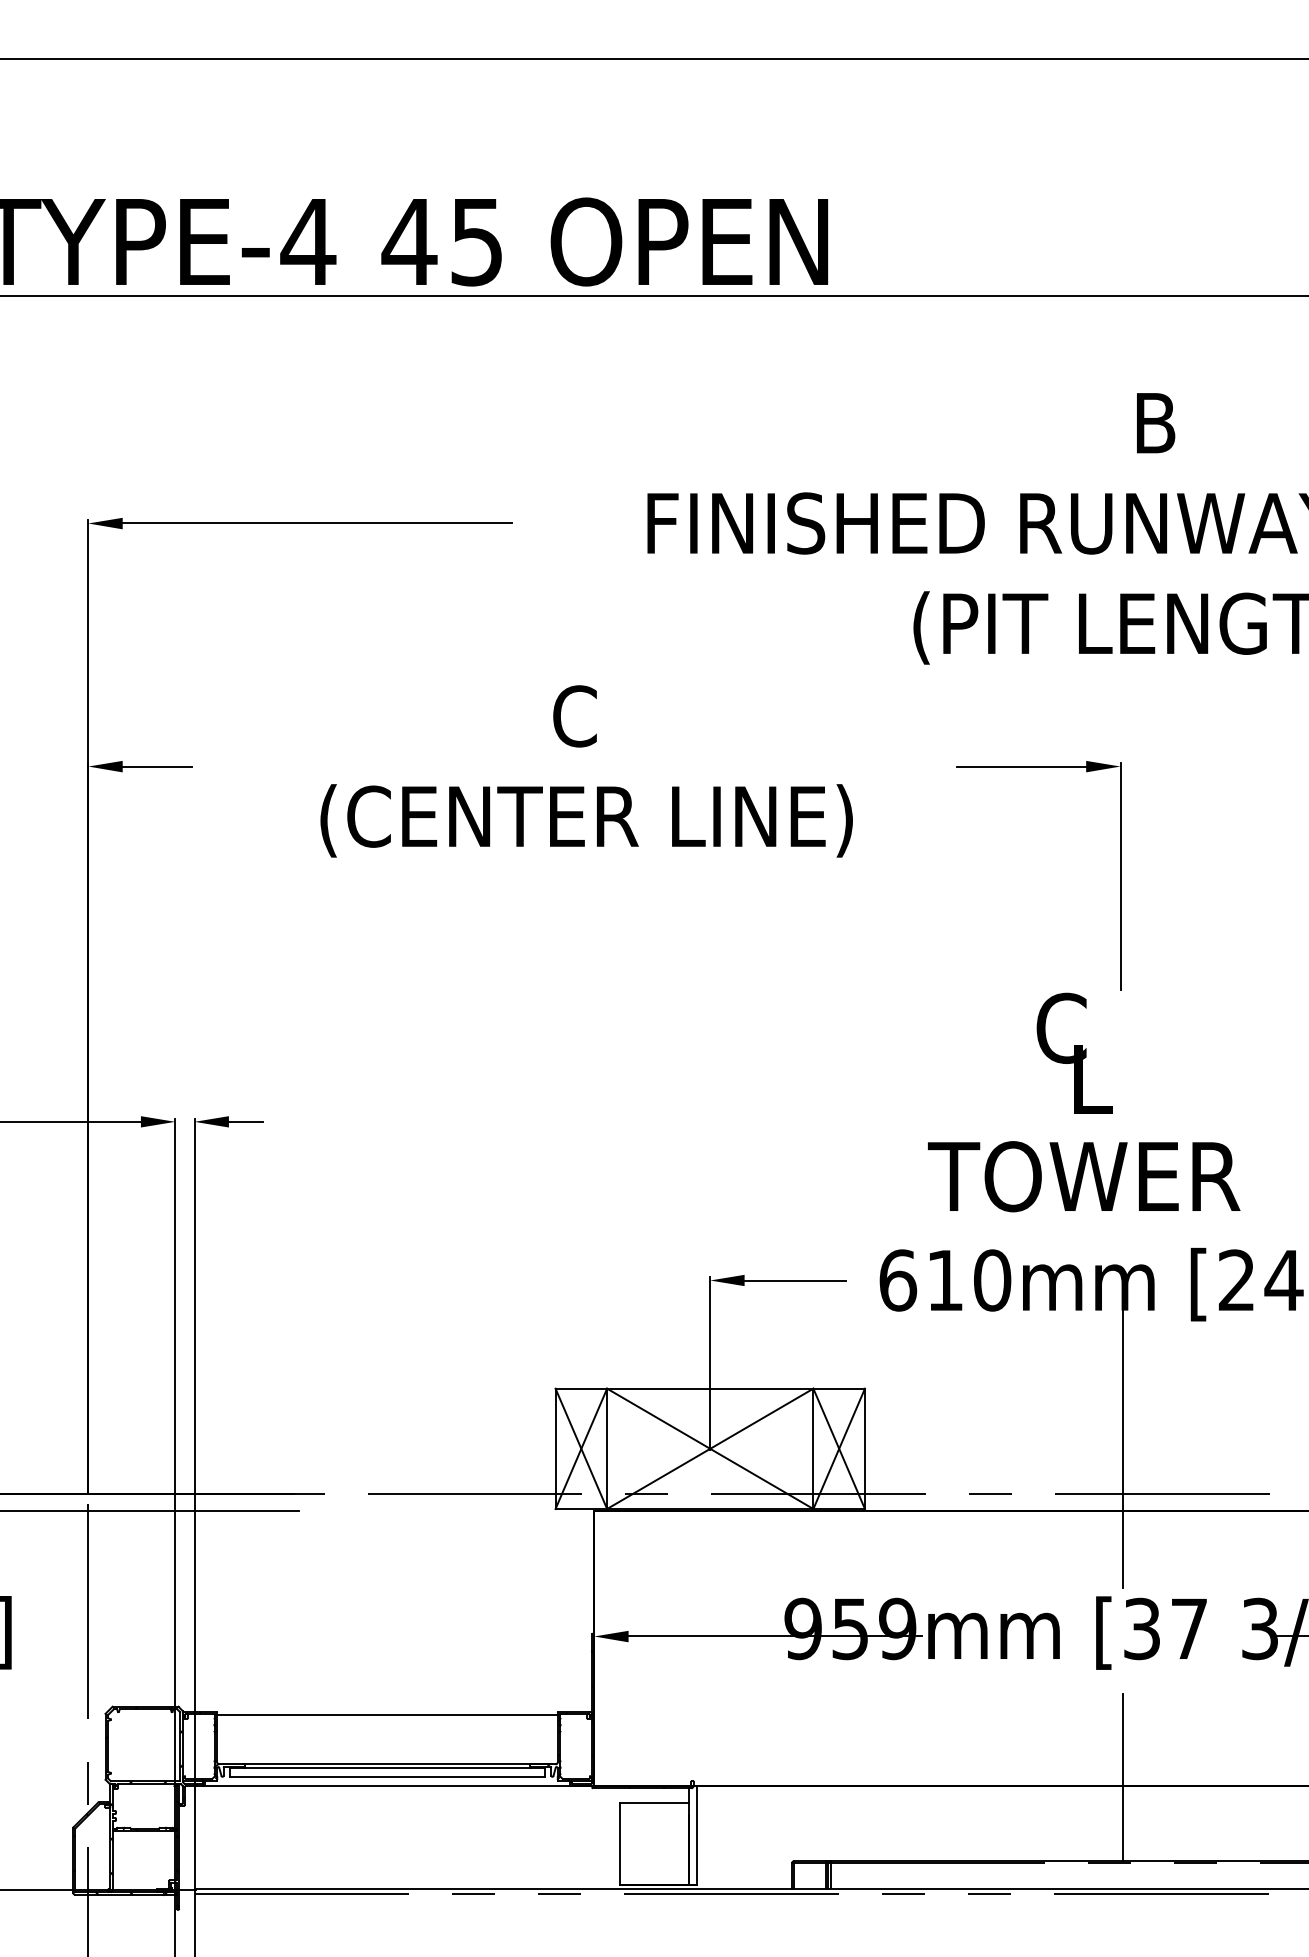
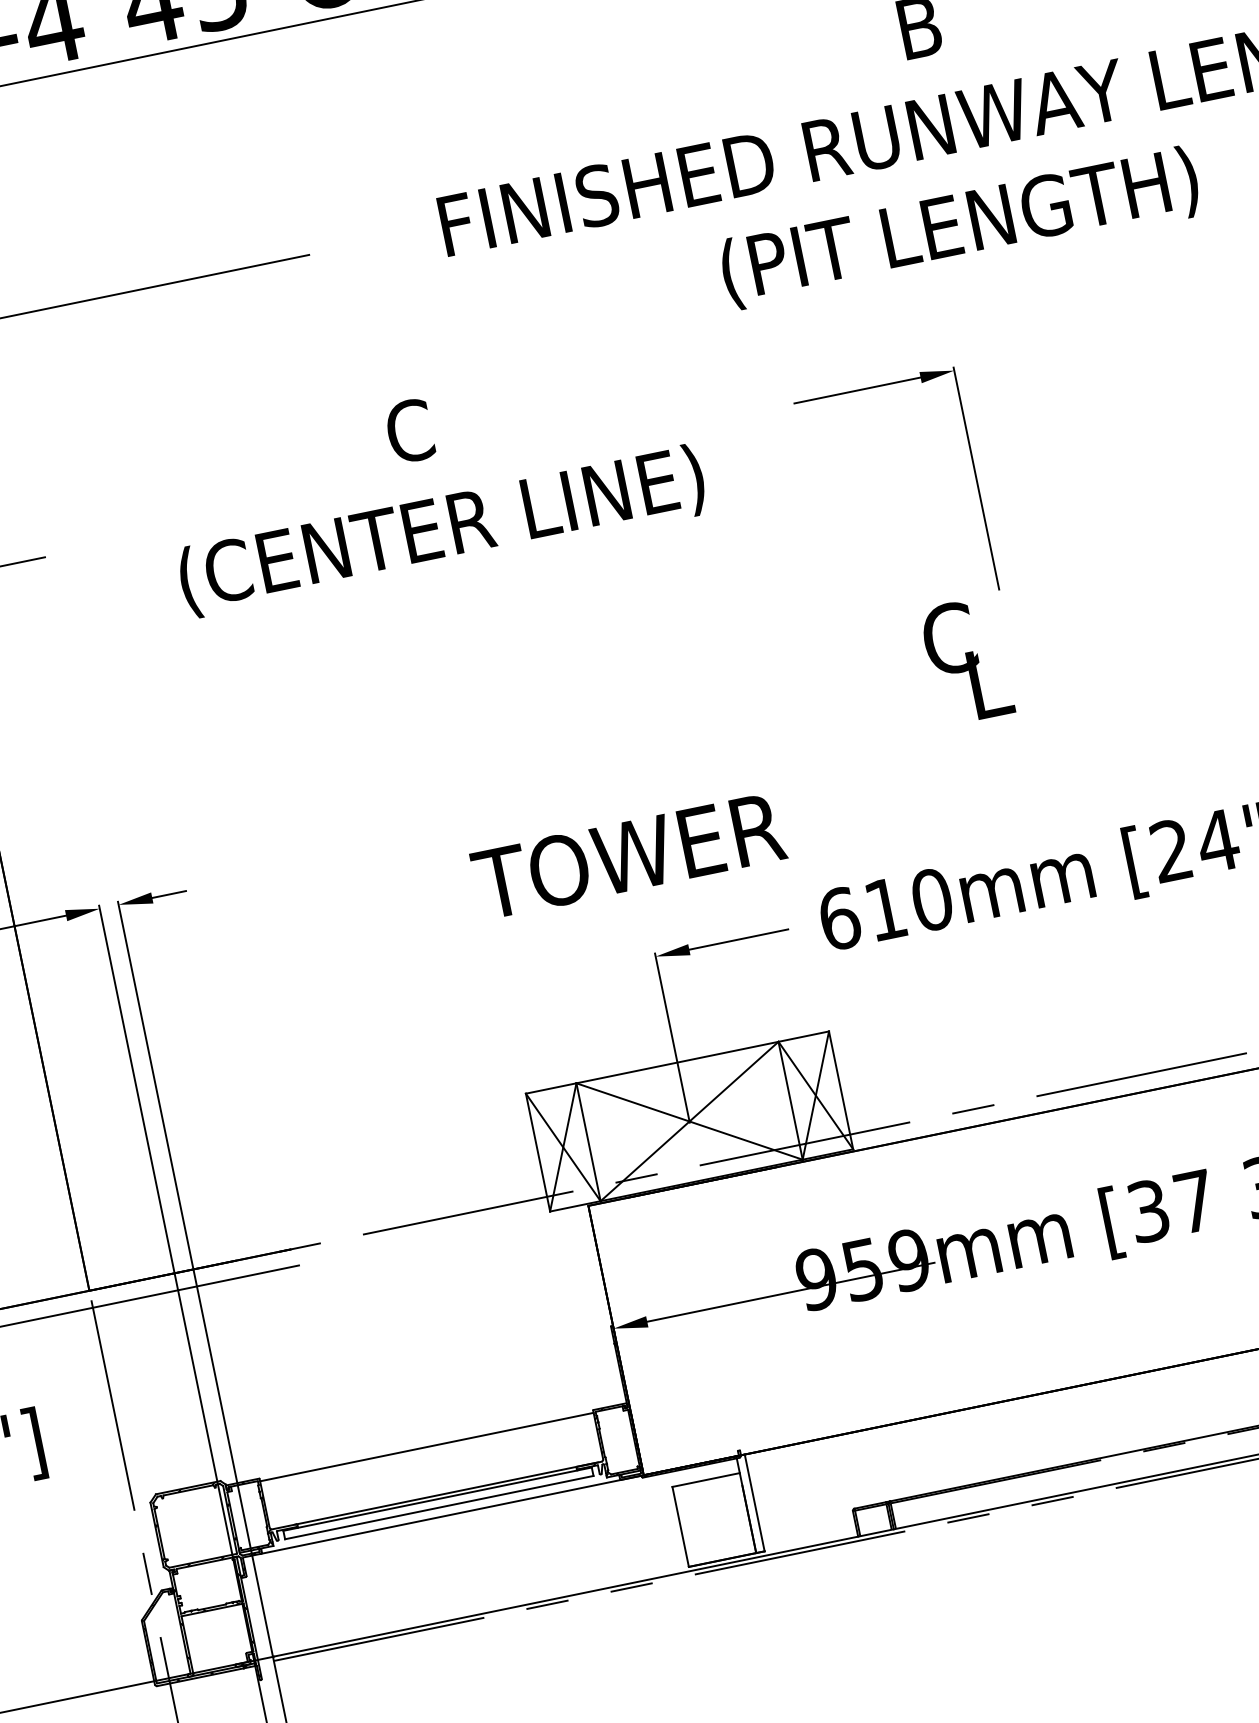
text: (1084, 1176) -> (629, 855), moved
line: (1122, 1434) -> (1090, 1024), removed
line: (1122, 1777) -> (1159, 1360), removed

